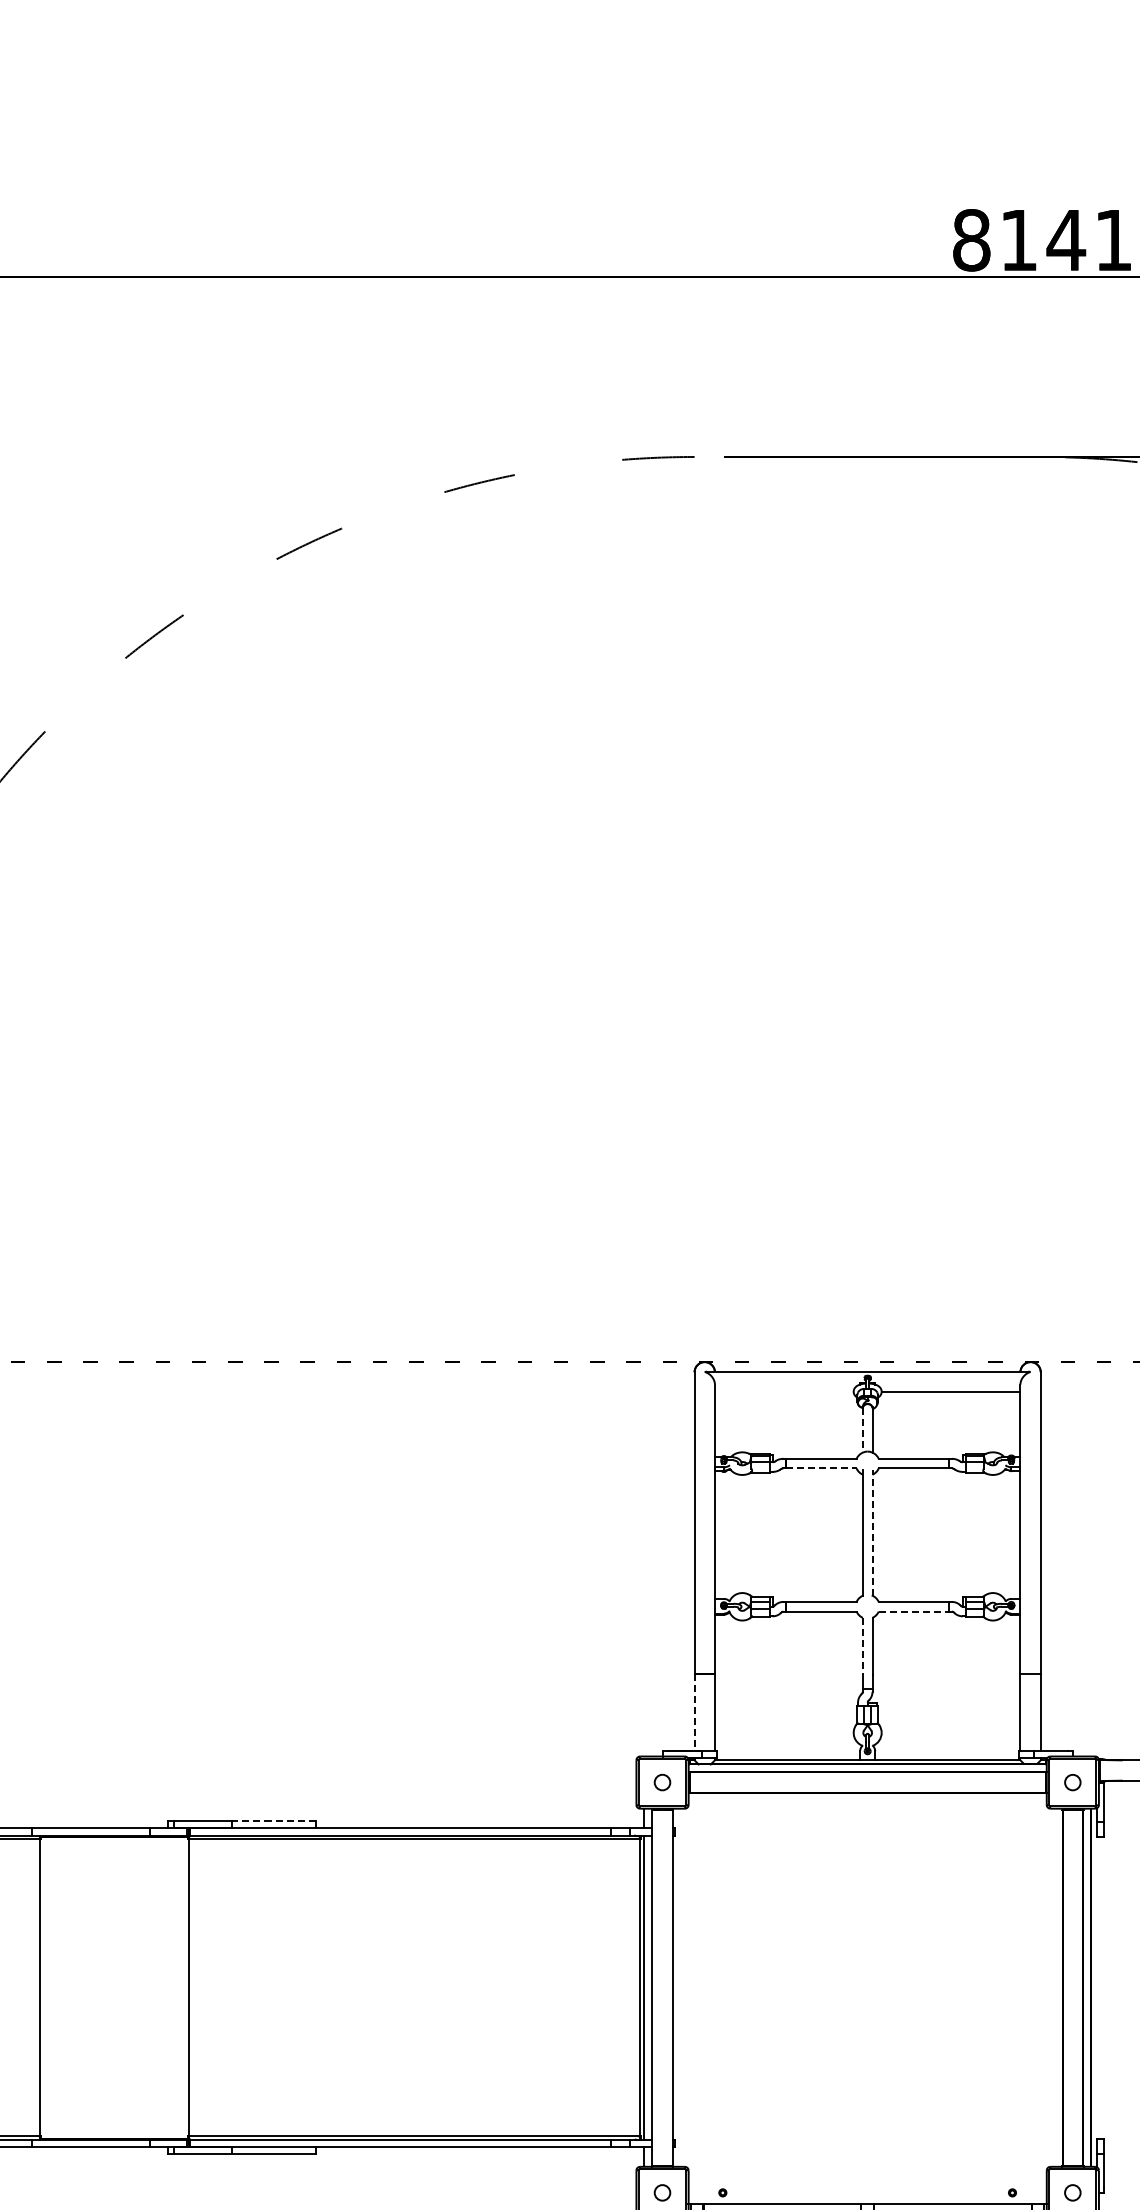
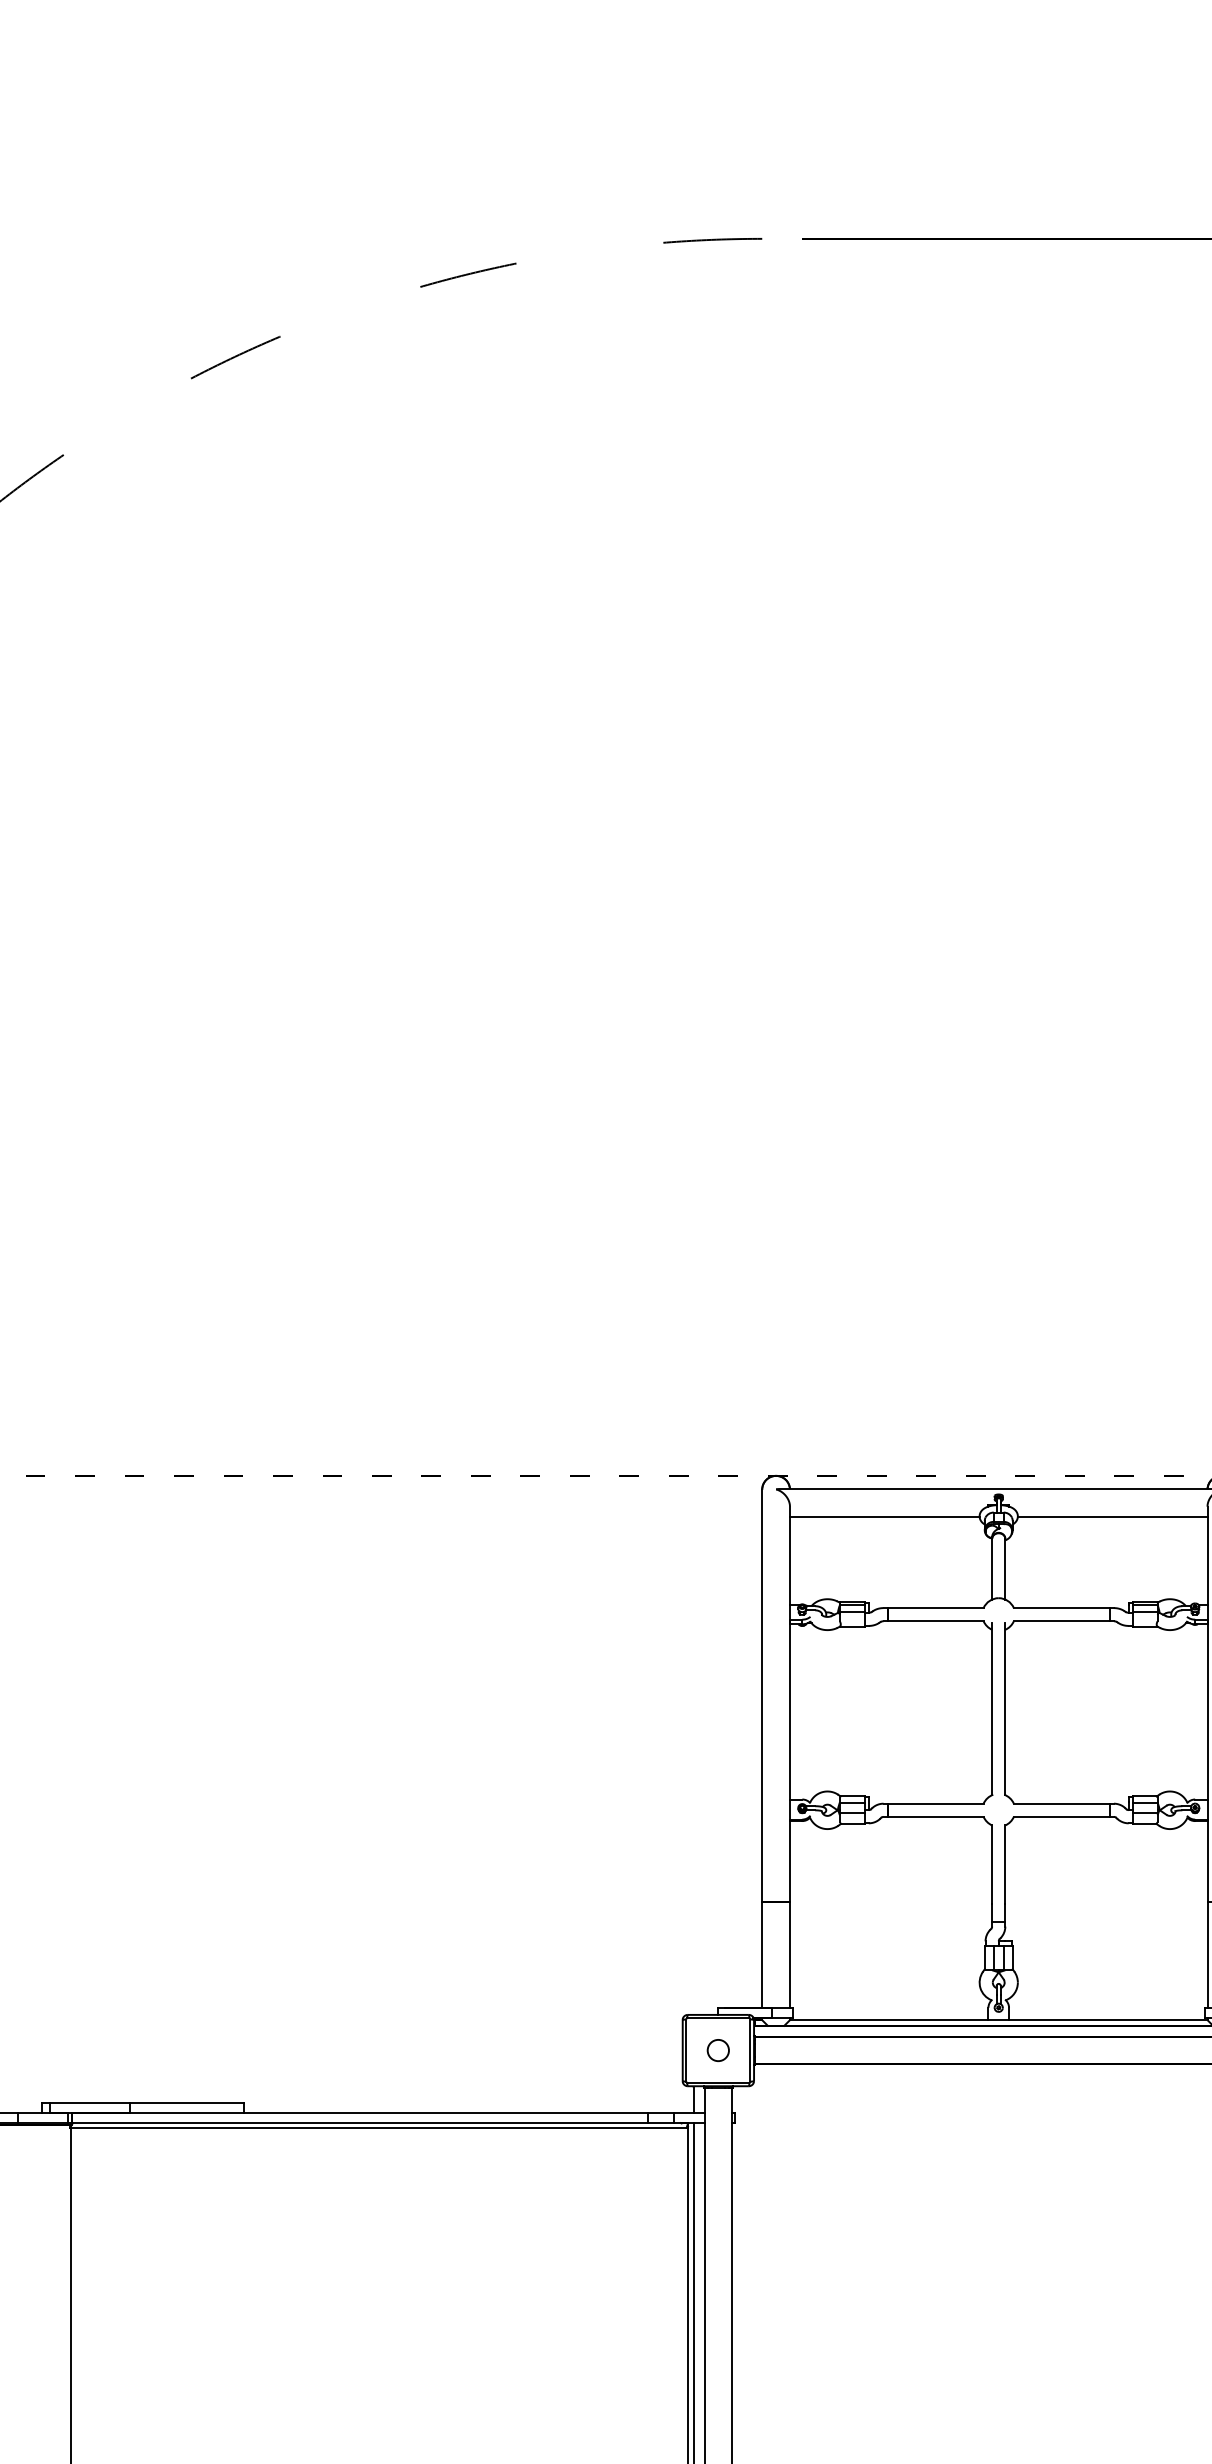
line: (783, 1392) -> (883, 1517), added
line: (862, 1430) -> (991, 1569), dashed -> solid
line: (822, 1468) -> (937, 1621), dashed -> solid
line: (872, 1532) -> (1005, 1708), dashed -> solid
line: (914, 1611) -> (1062, 1816), dashed -> solid
line: (862, 1646) -> (991, 1864), dashed -> solid
line: (694, 1712) -> (762, 1954), dashed -> solid
line: (273, 1821) -> (186, 2103), dashed -> solid

